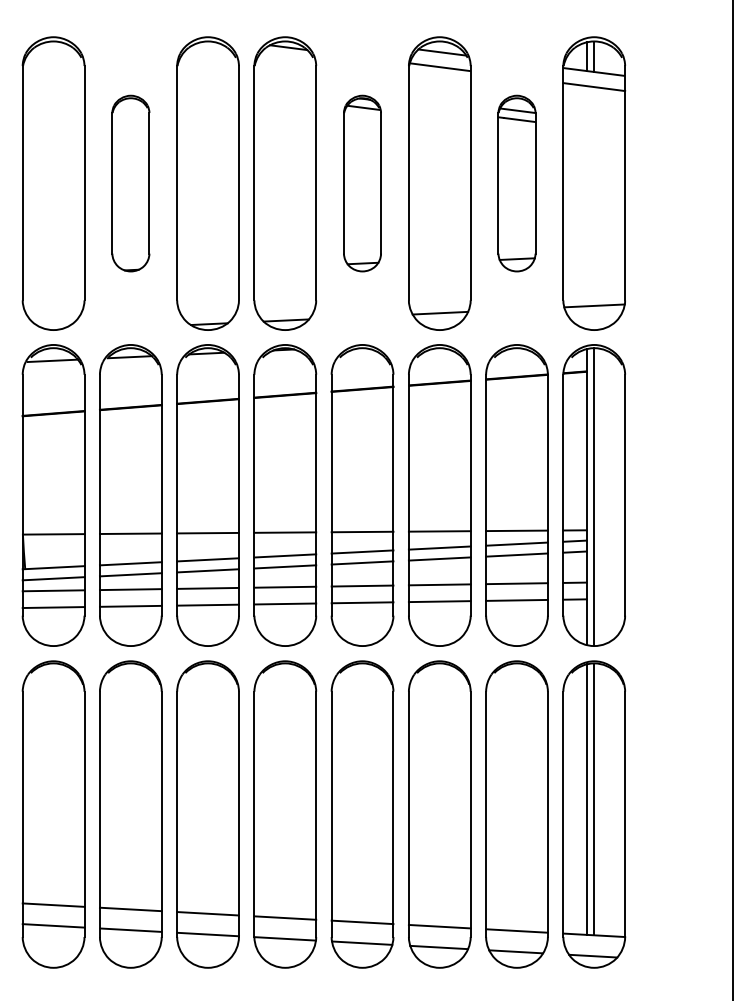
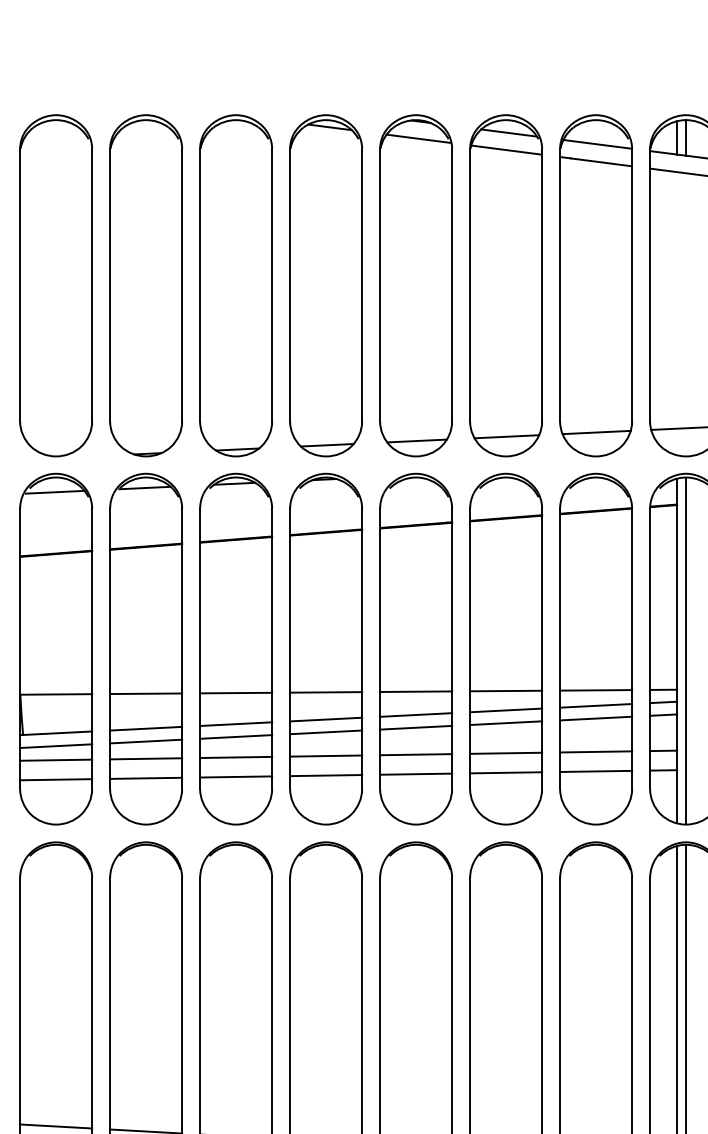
part: (130, 183) -> (145, 285), size x1.67
part: (362, 183) -> (416, 285), size x1.67
part: (516, 183) -> (595, 285), size x1.67

